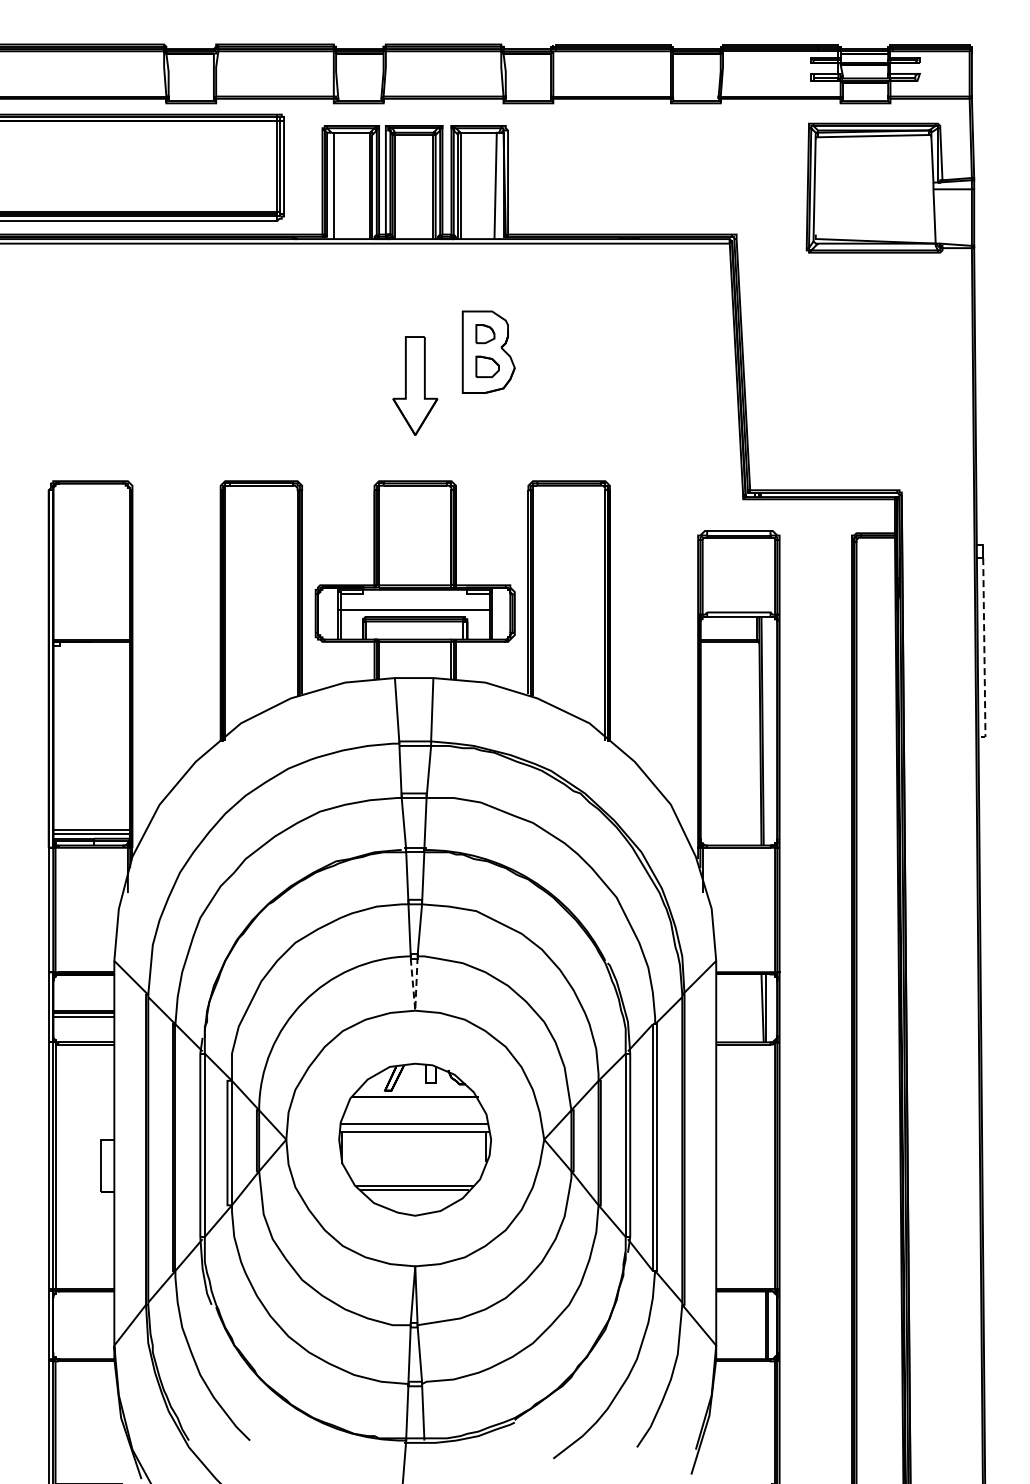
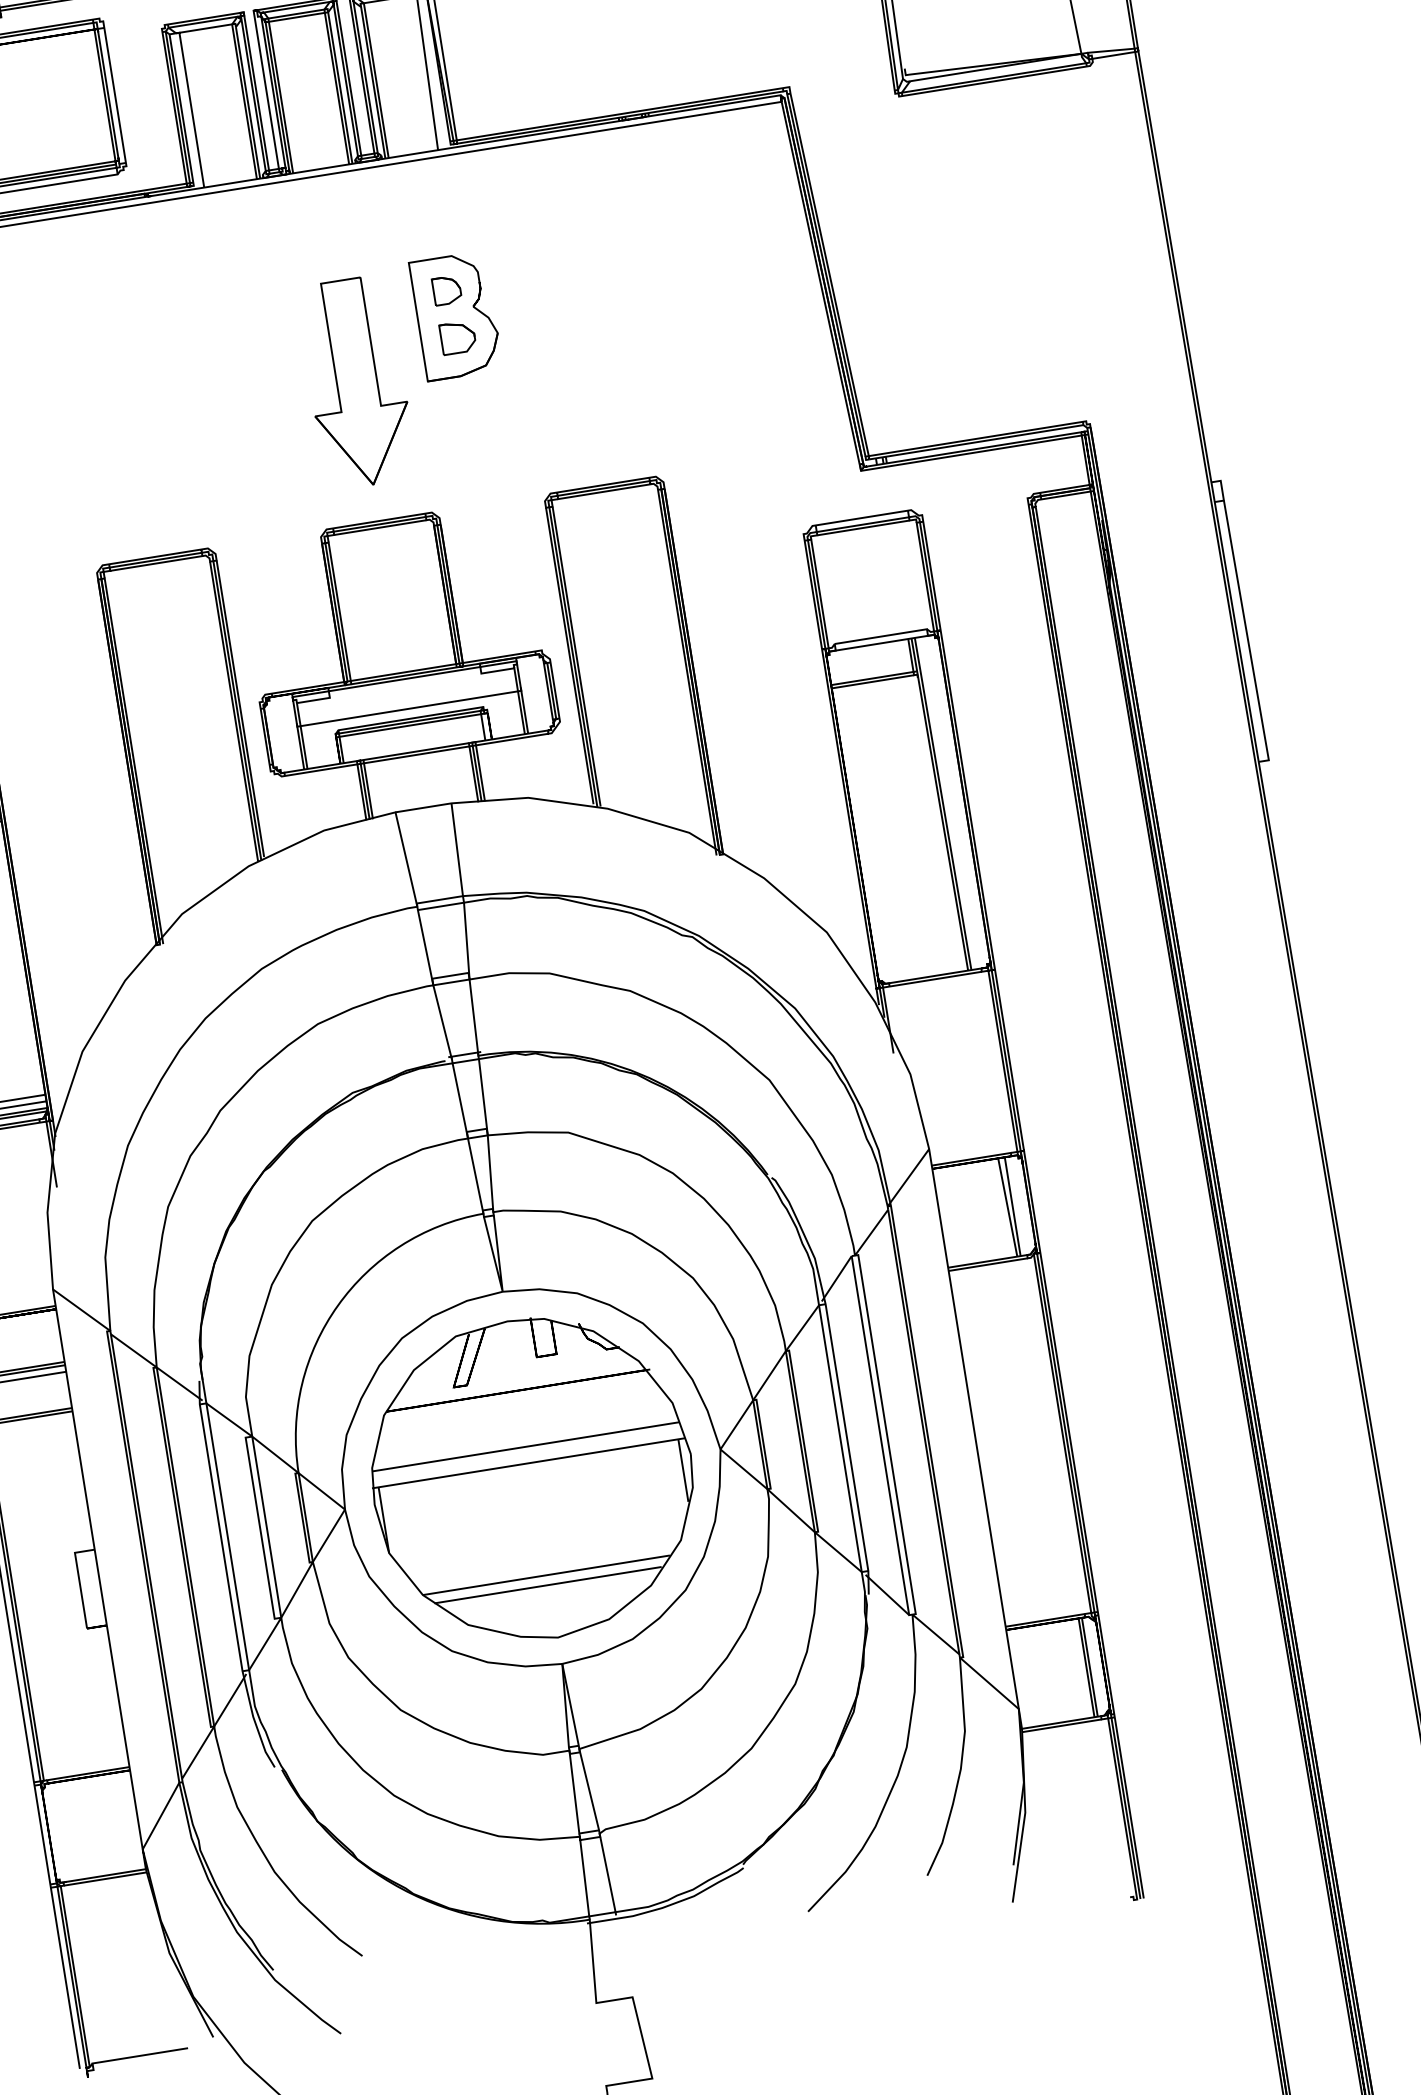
part: (415, 385) -> (357, 381), size x1.43
line: (984, 652) -> (1247, 637), dashed -> solid
line: (415, 1010) -> (502, 1291), dashed -> solid
part: (414, 1139) -> (531, 1479), size x1.43

